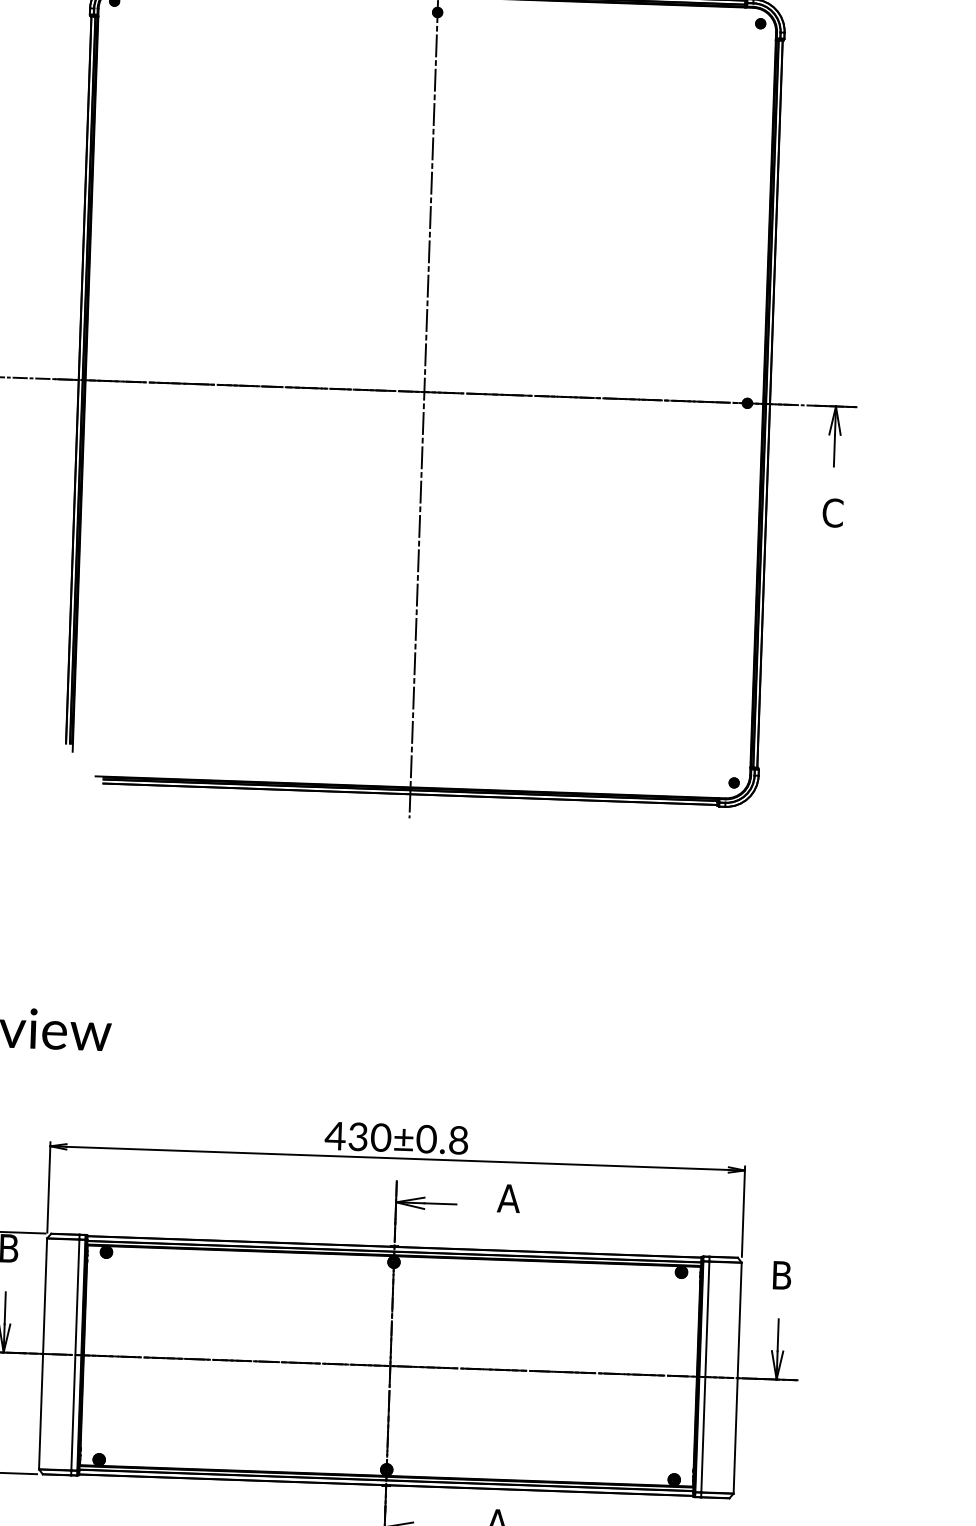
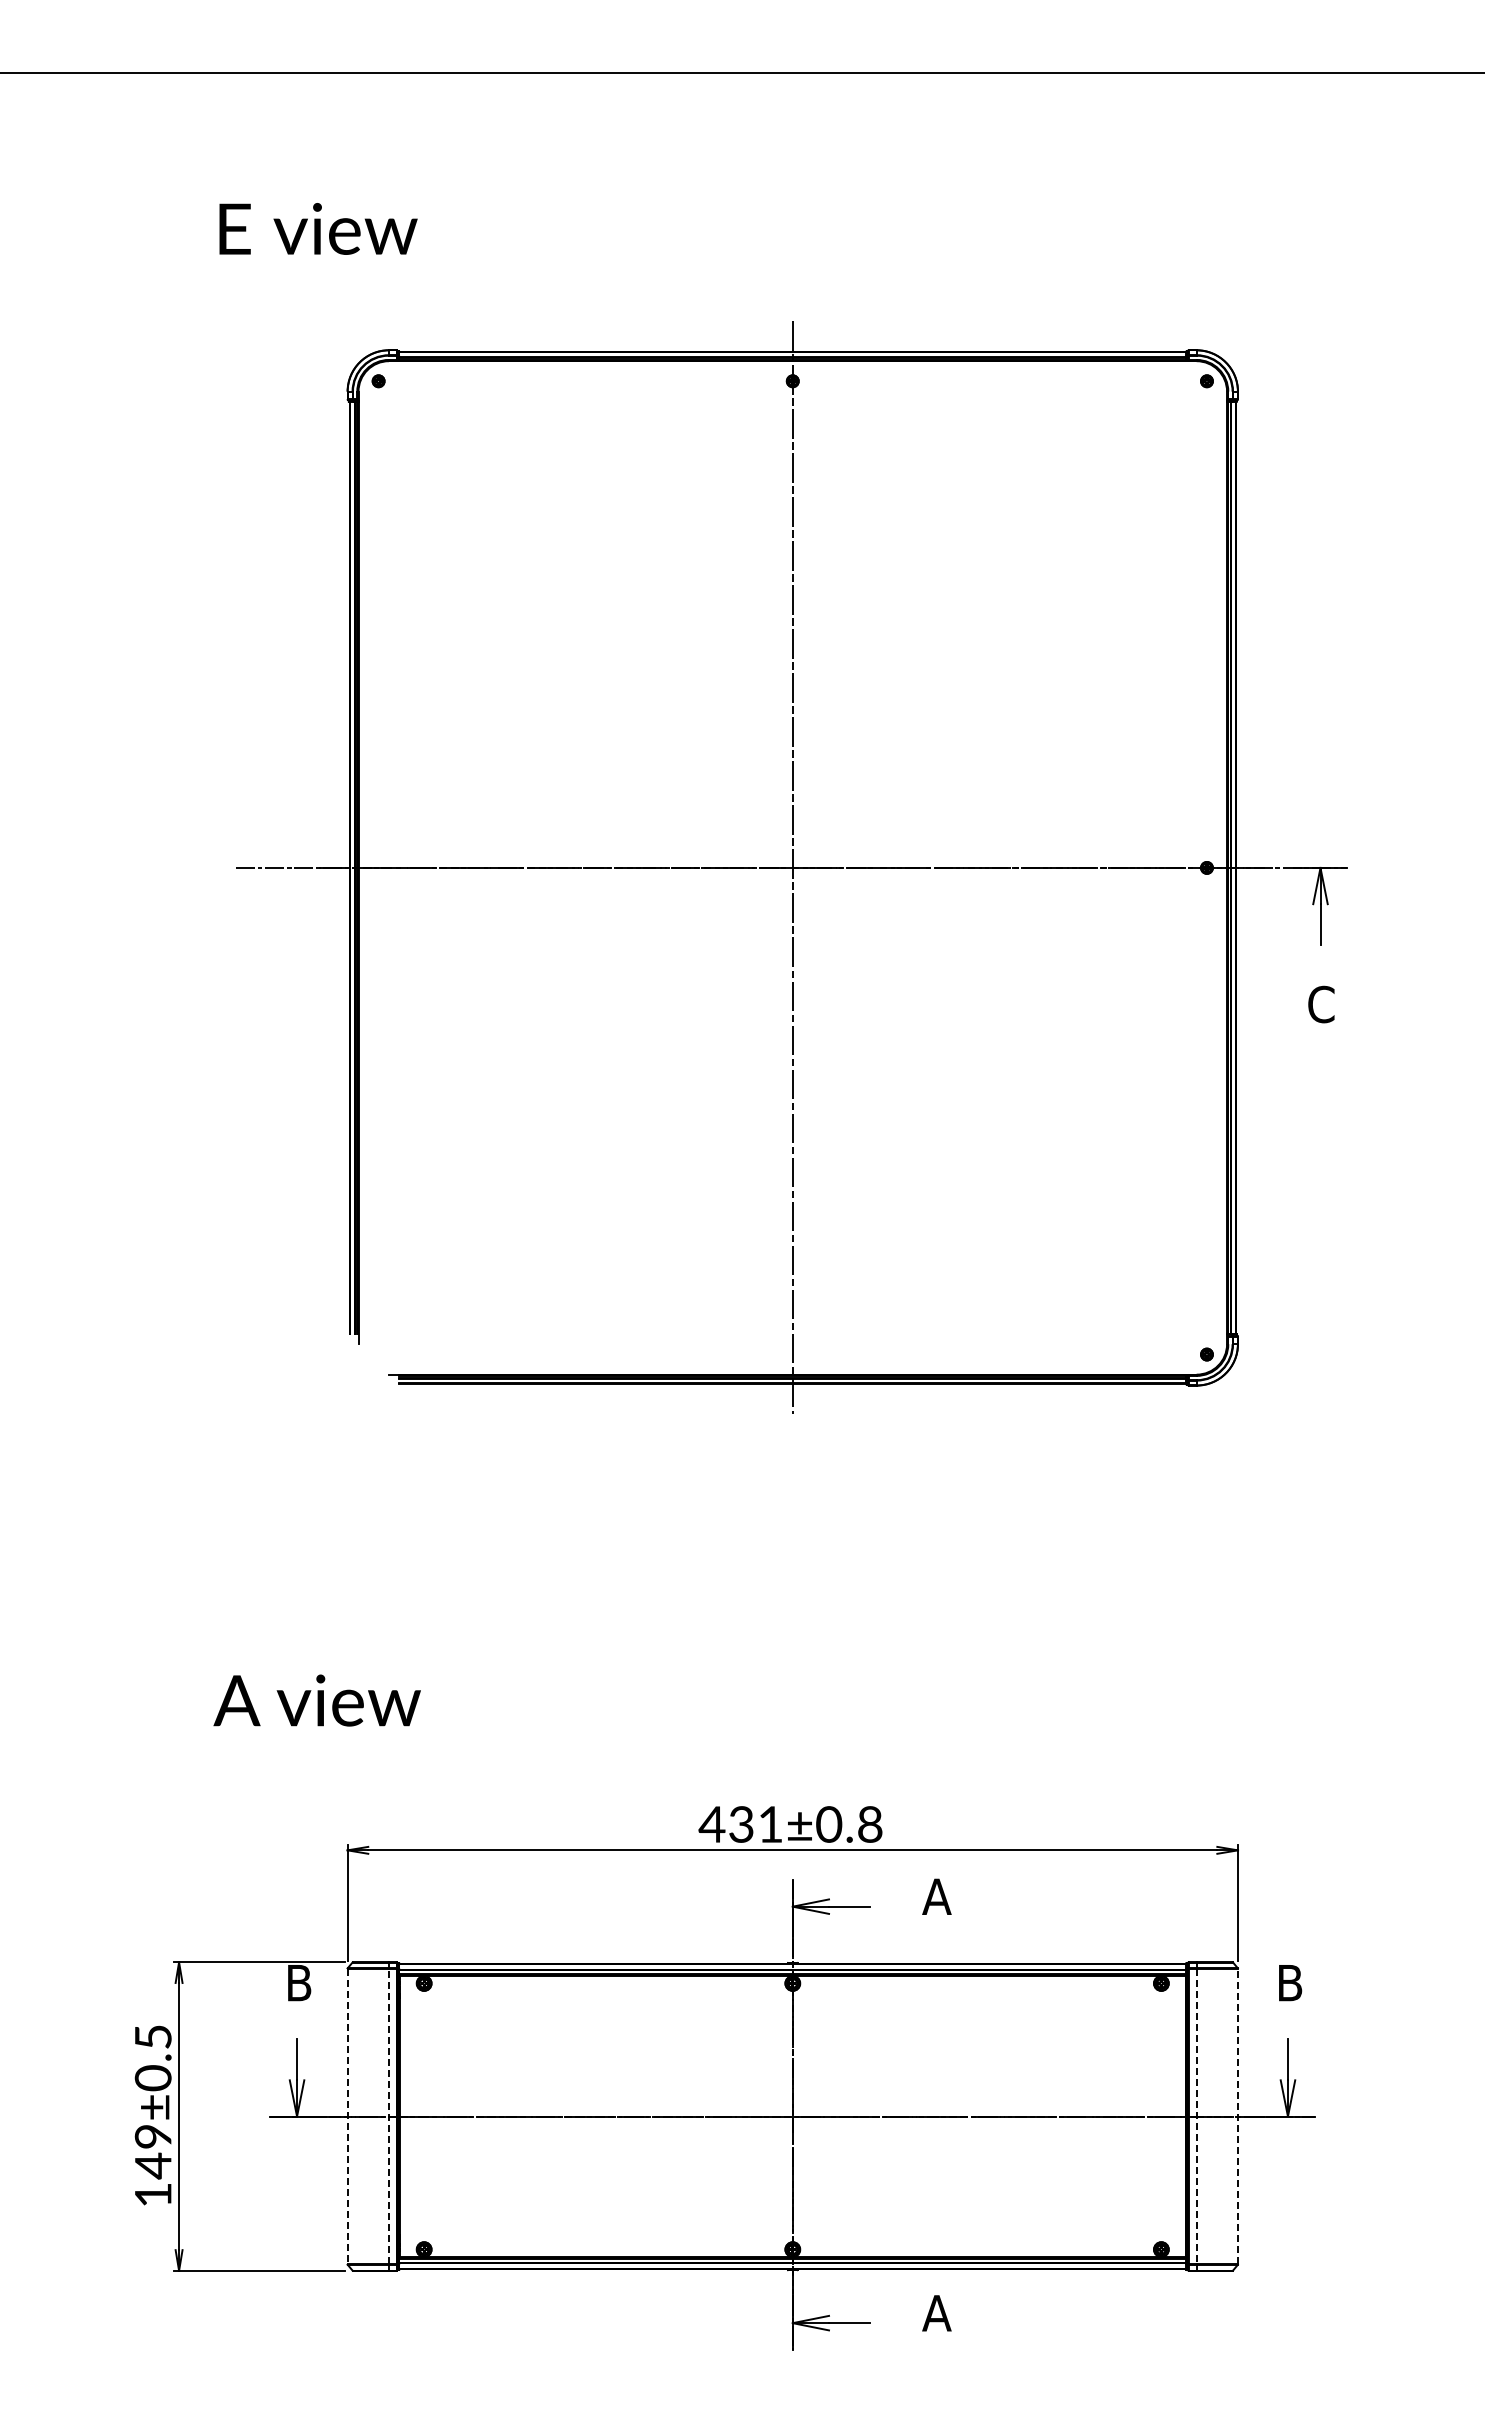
text: (380, 1137) -> (770, 1824), 430±0.8 -> 431±0.8
line: (43, 1353) -> (347, 2116), solid -> dashed
line: (75, 1354) -> (388, 2116), solid -> dashed
line: (705, 1376) -> (1196, 2116), solid -> dashed
line: (738, 1378) -> (1238, 2116), solid -> dashed

